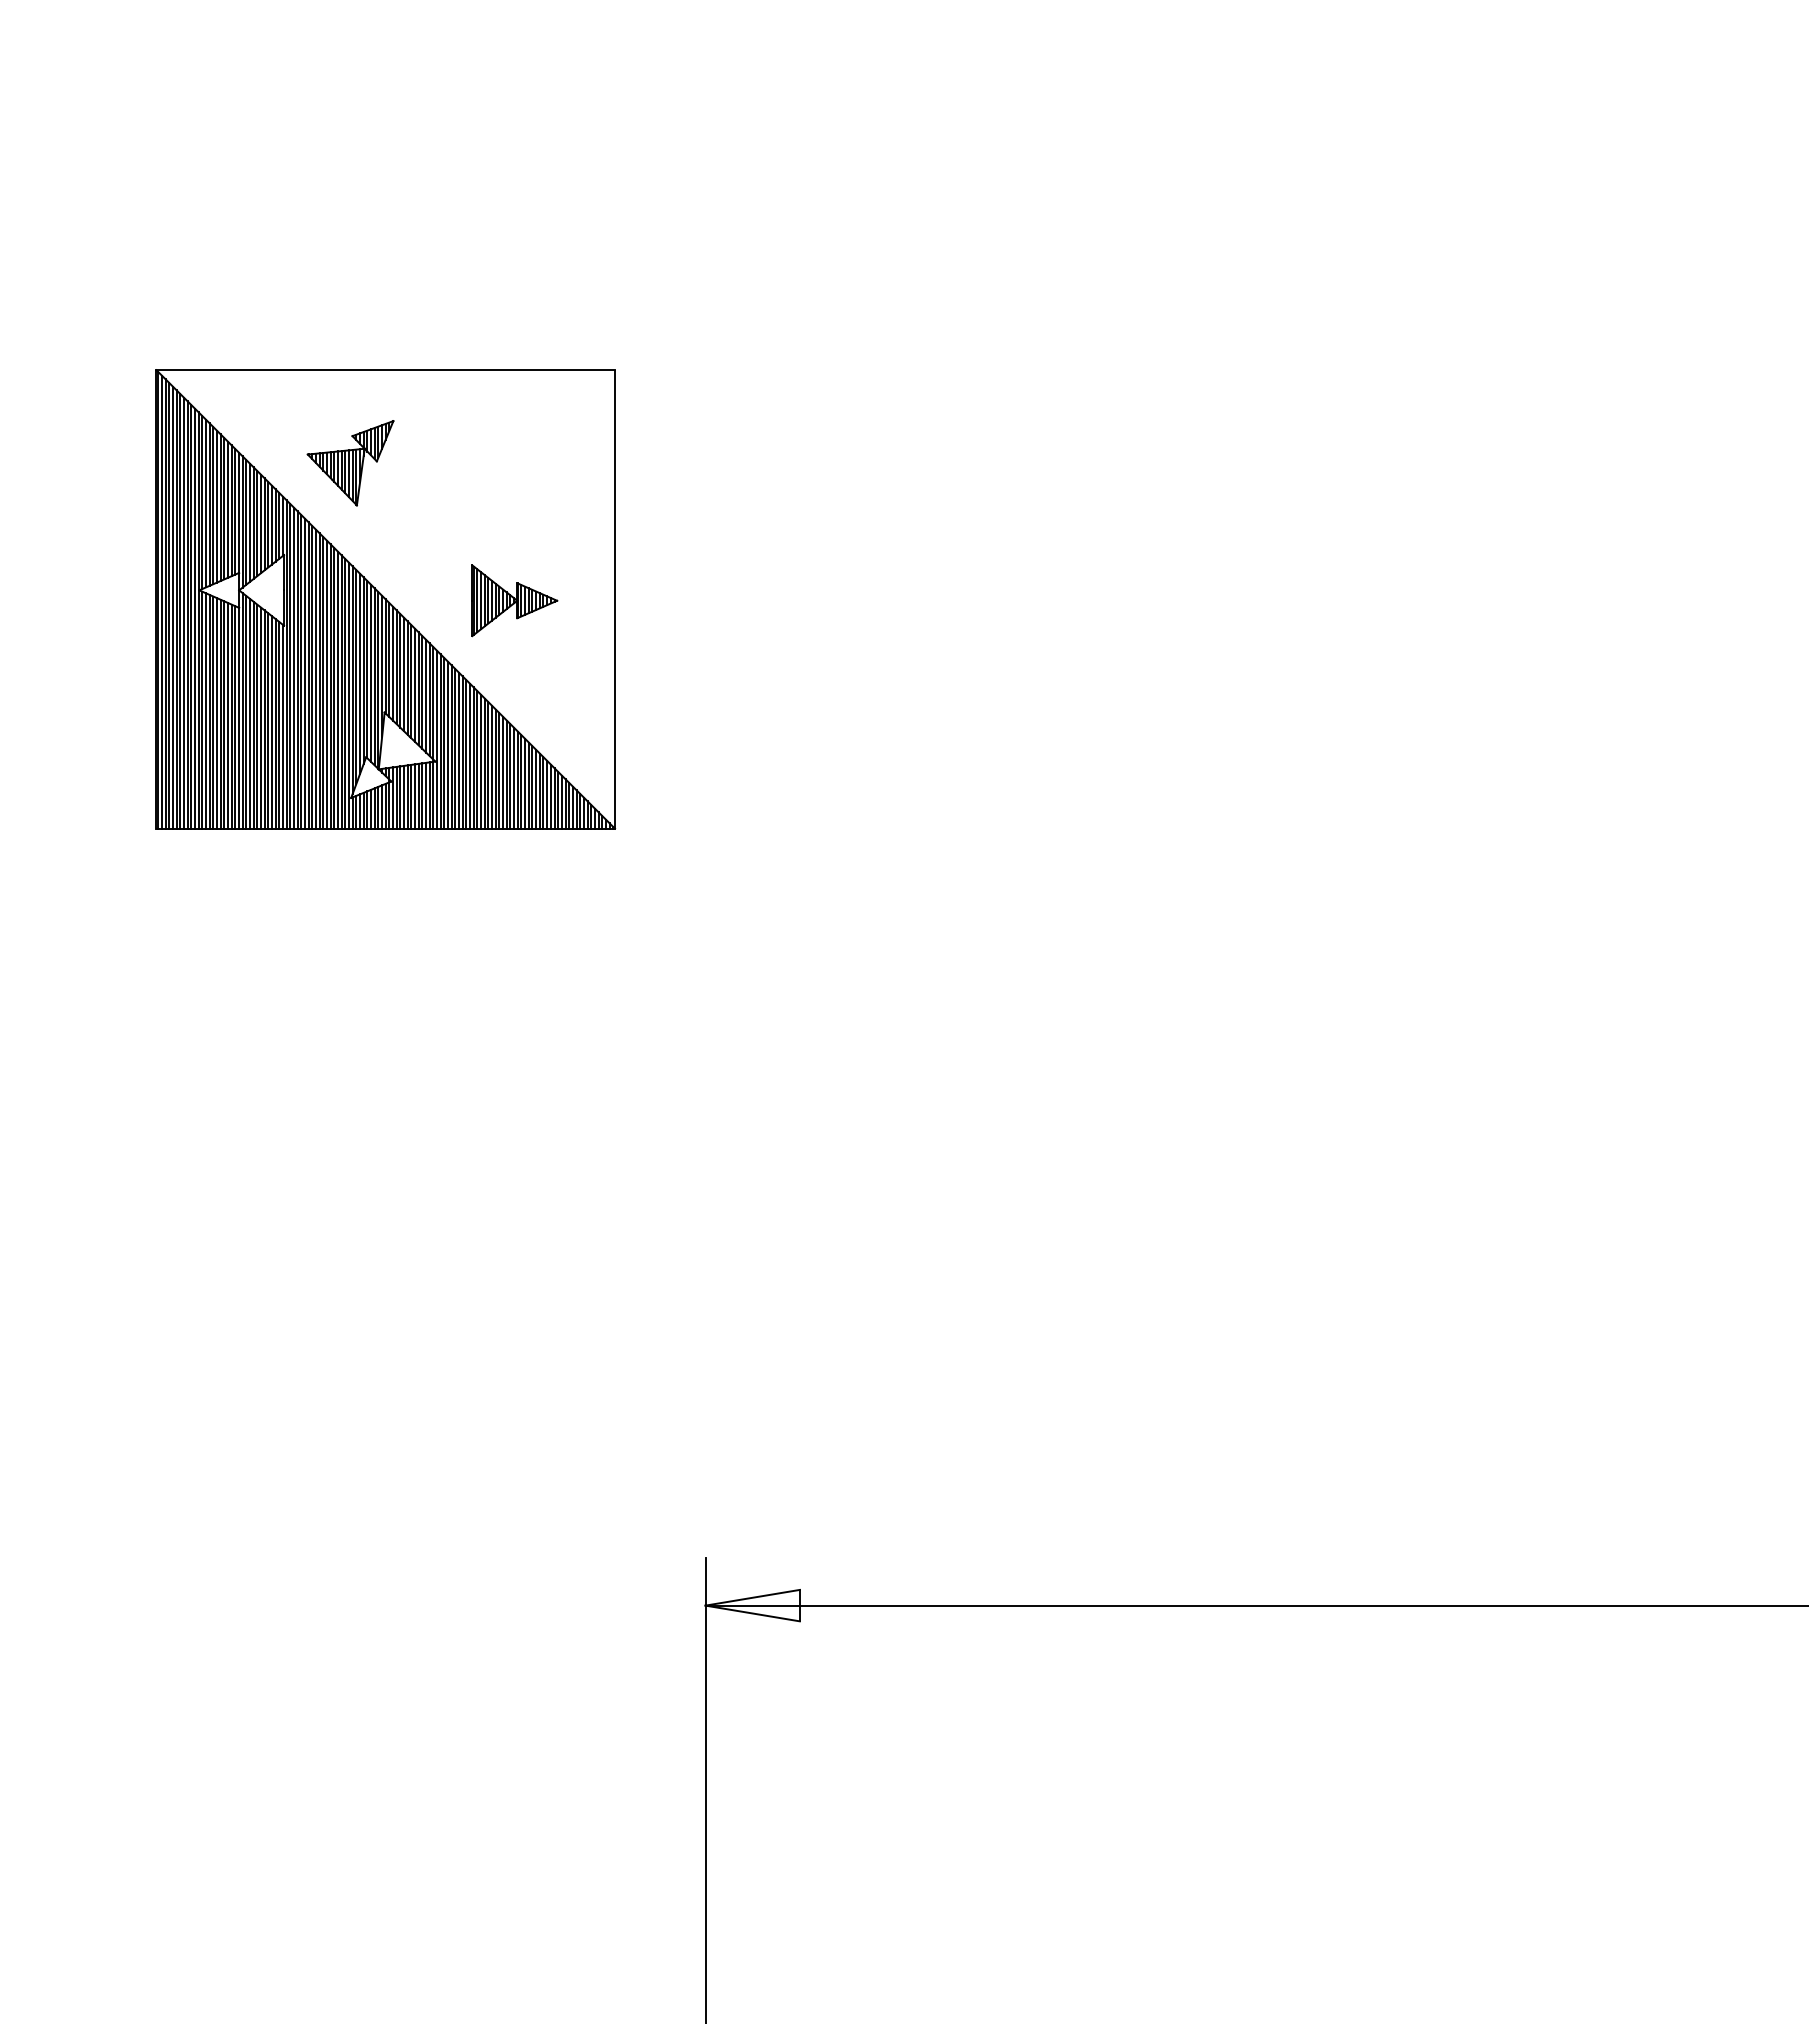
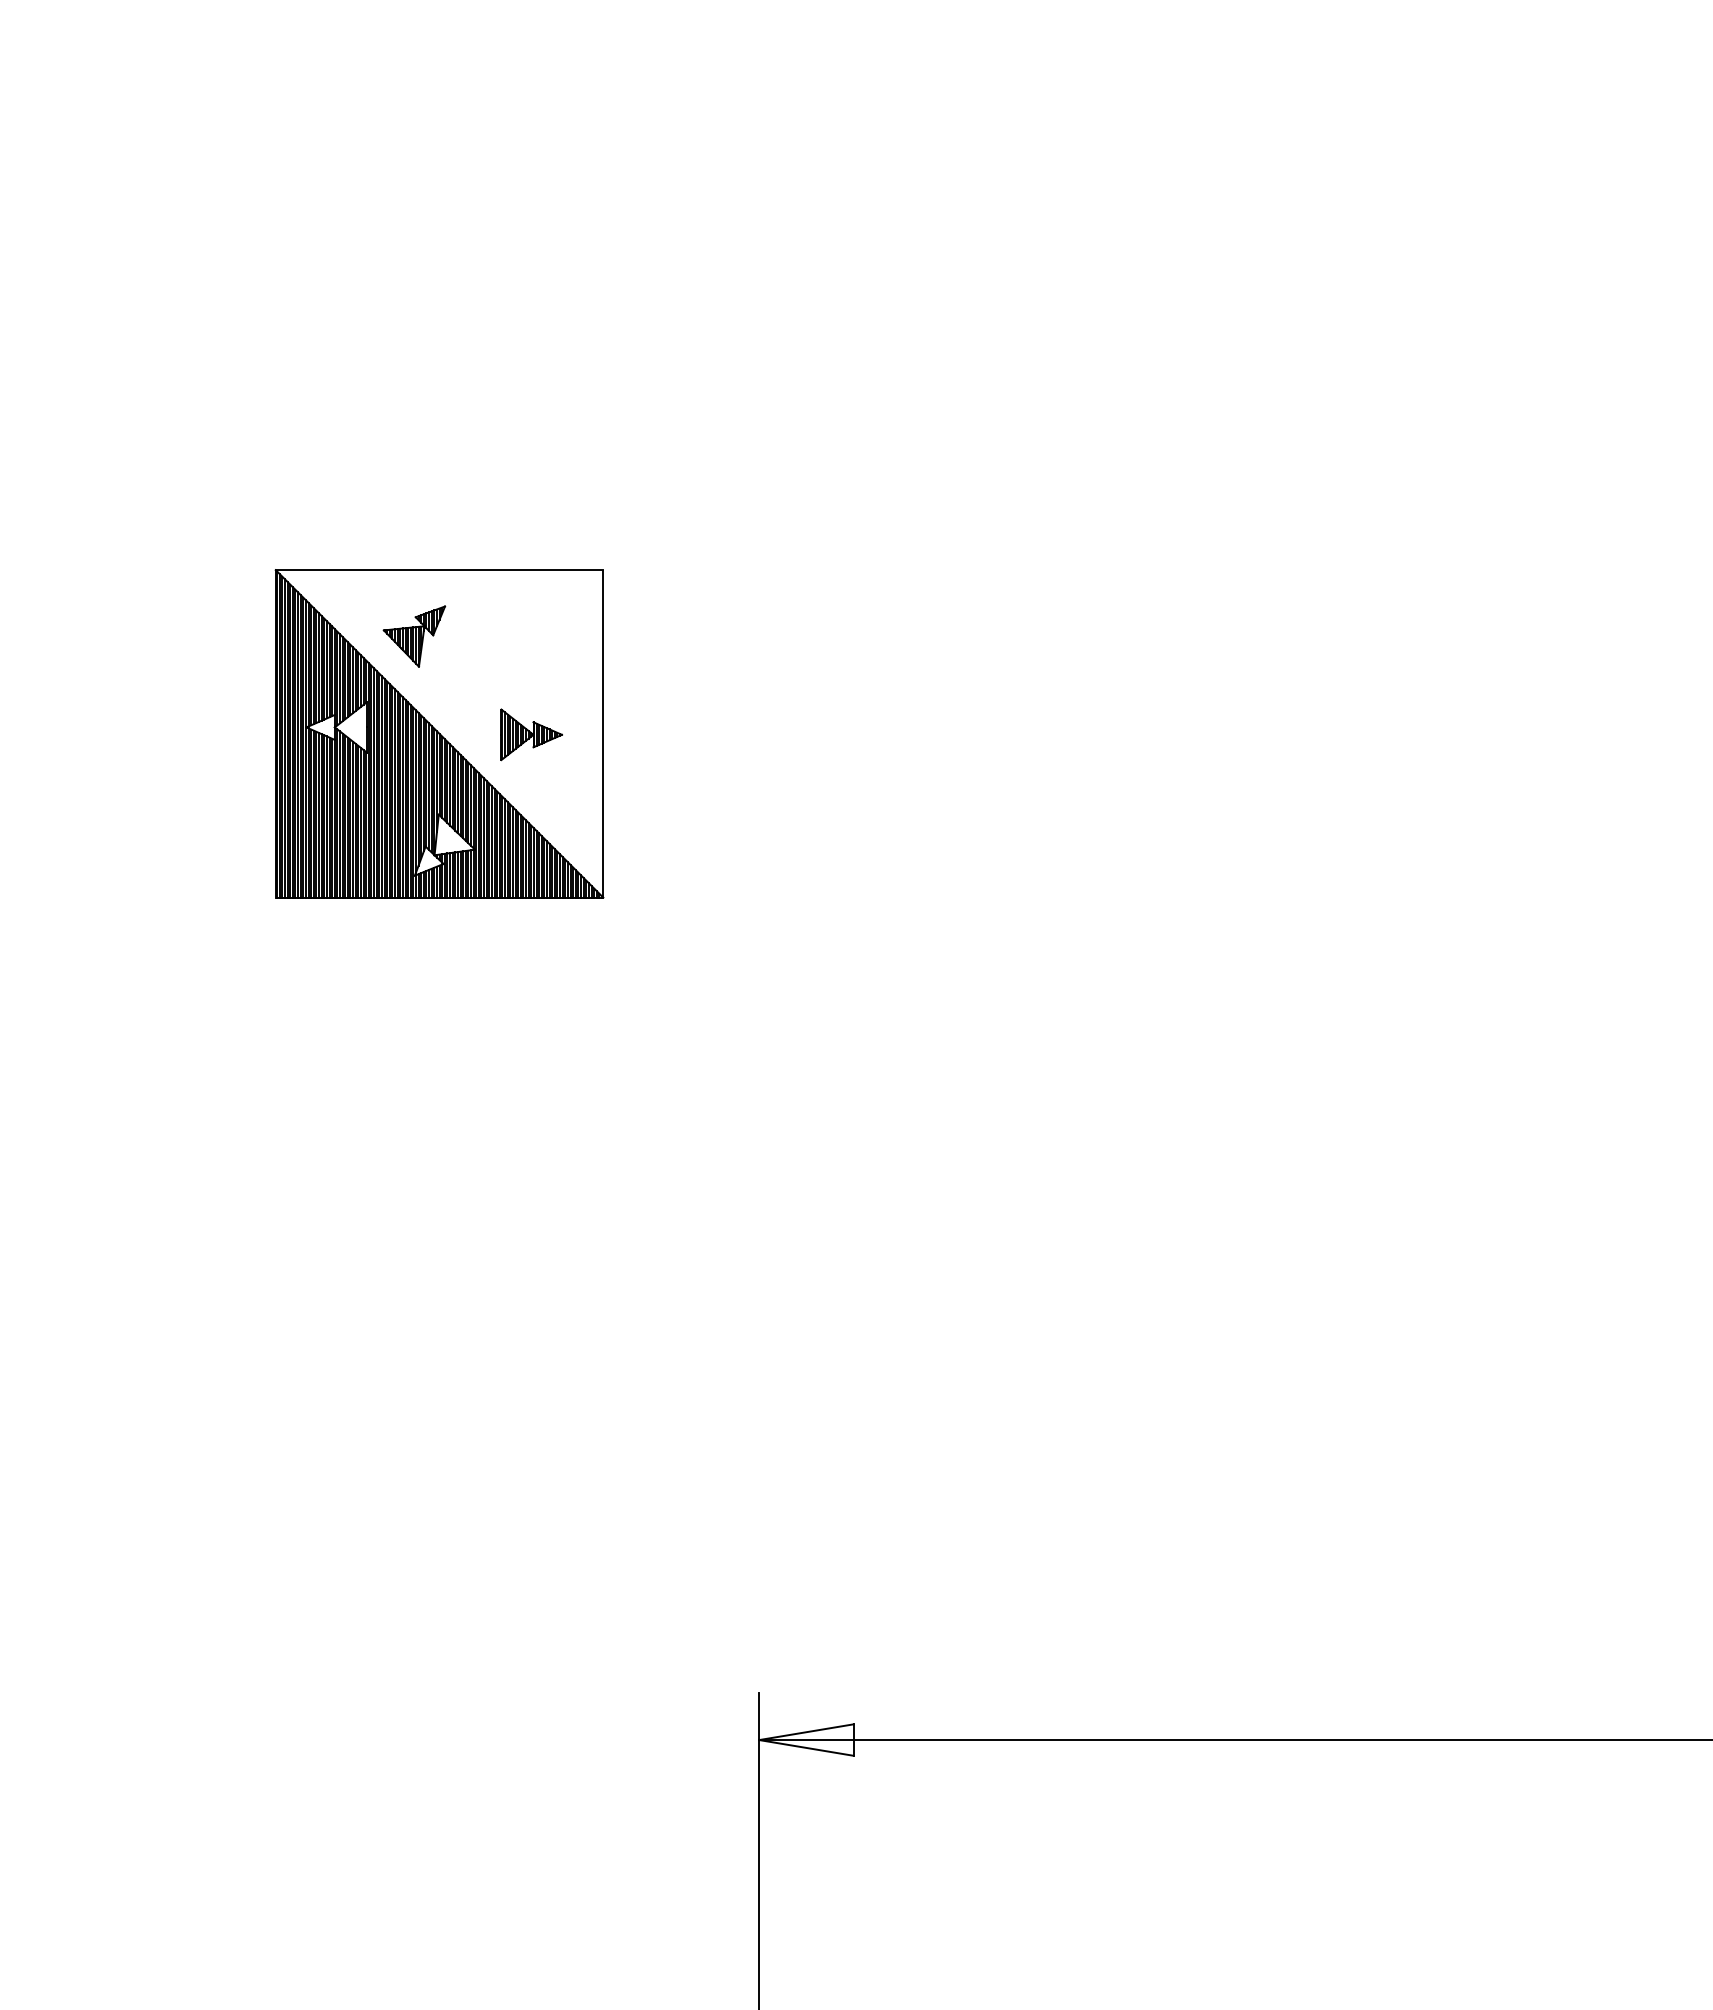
part: (385, 599) -> (439, 733), size x0.71

